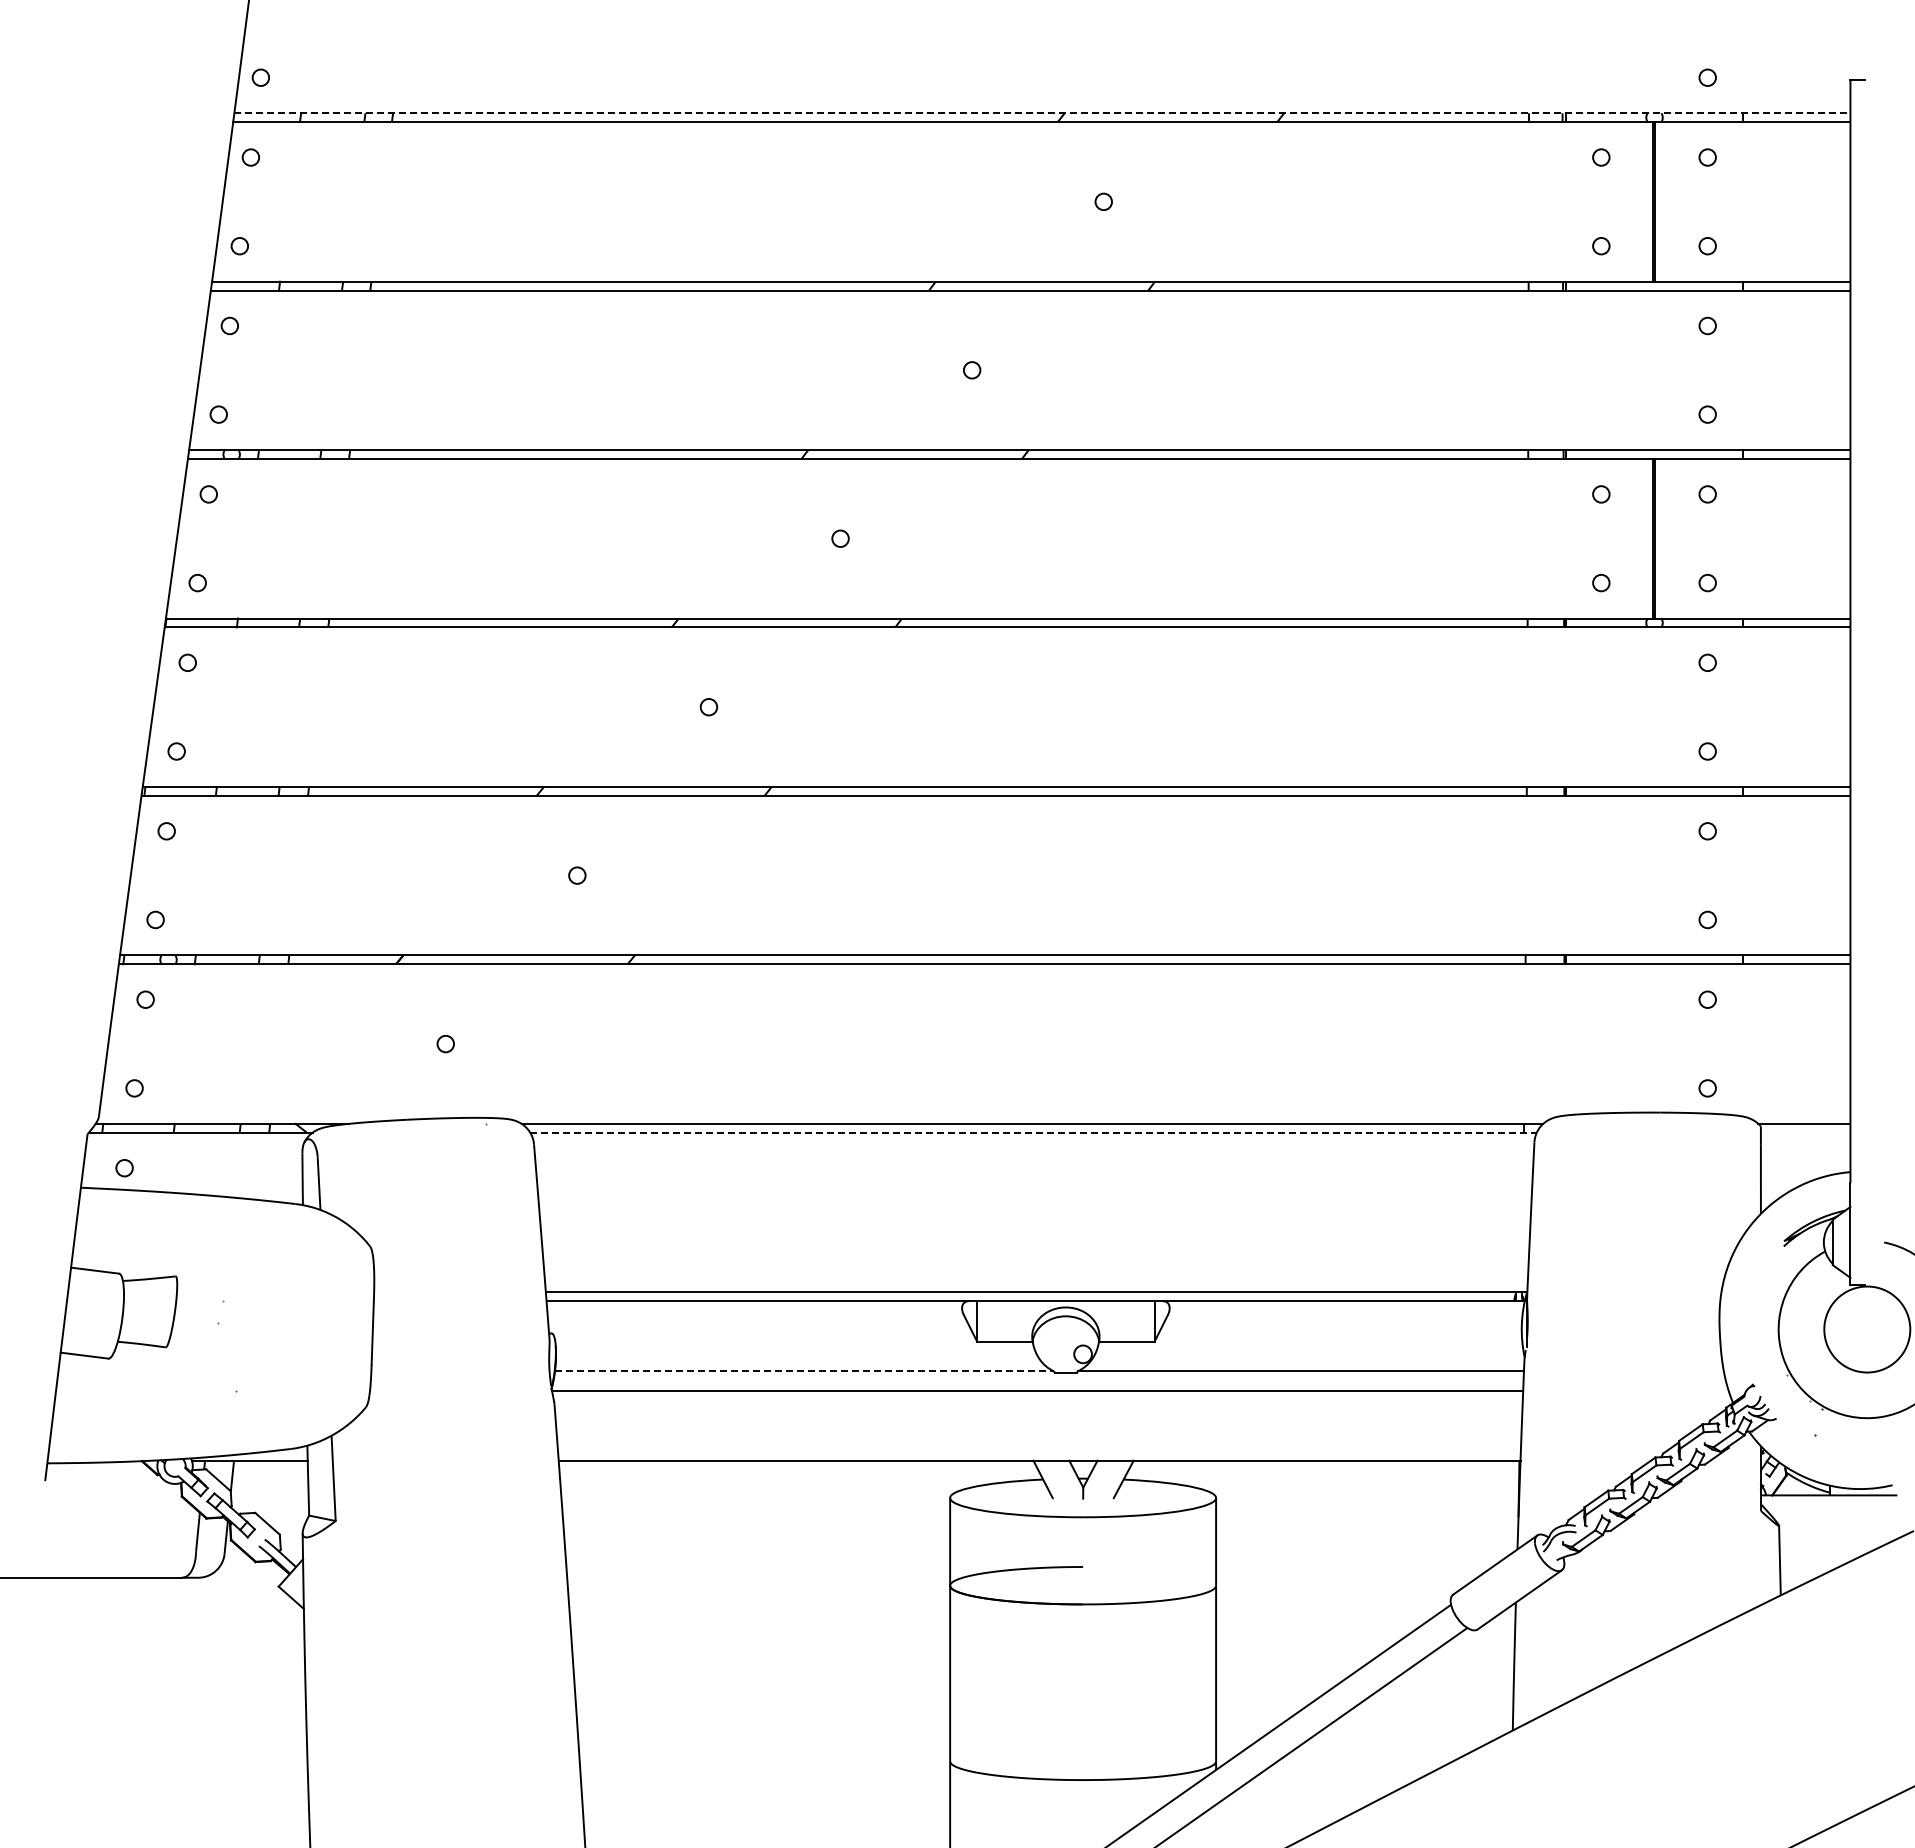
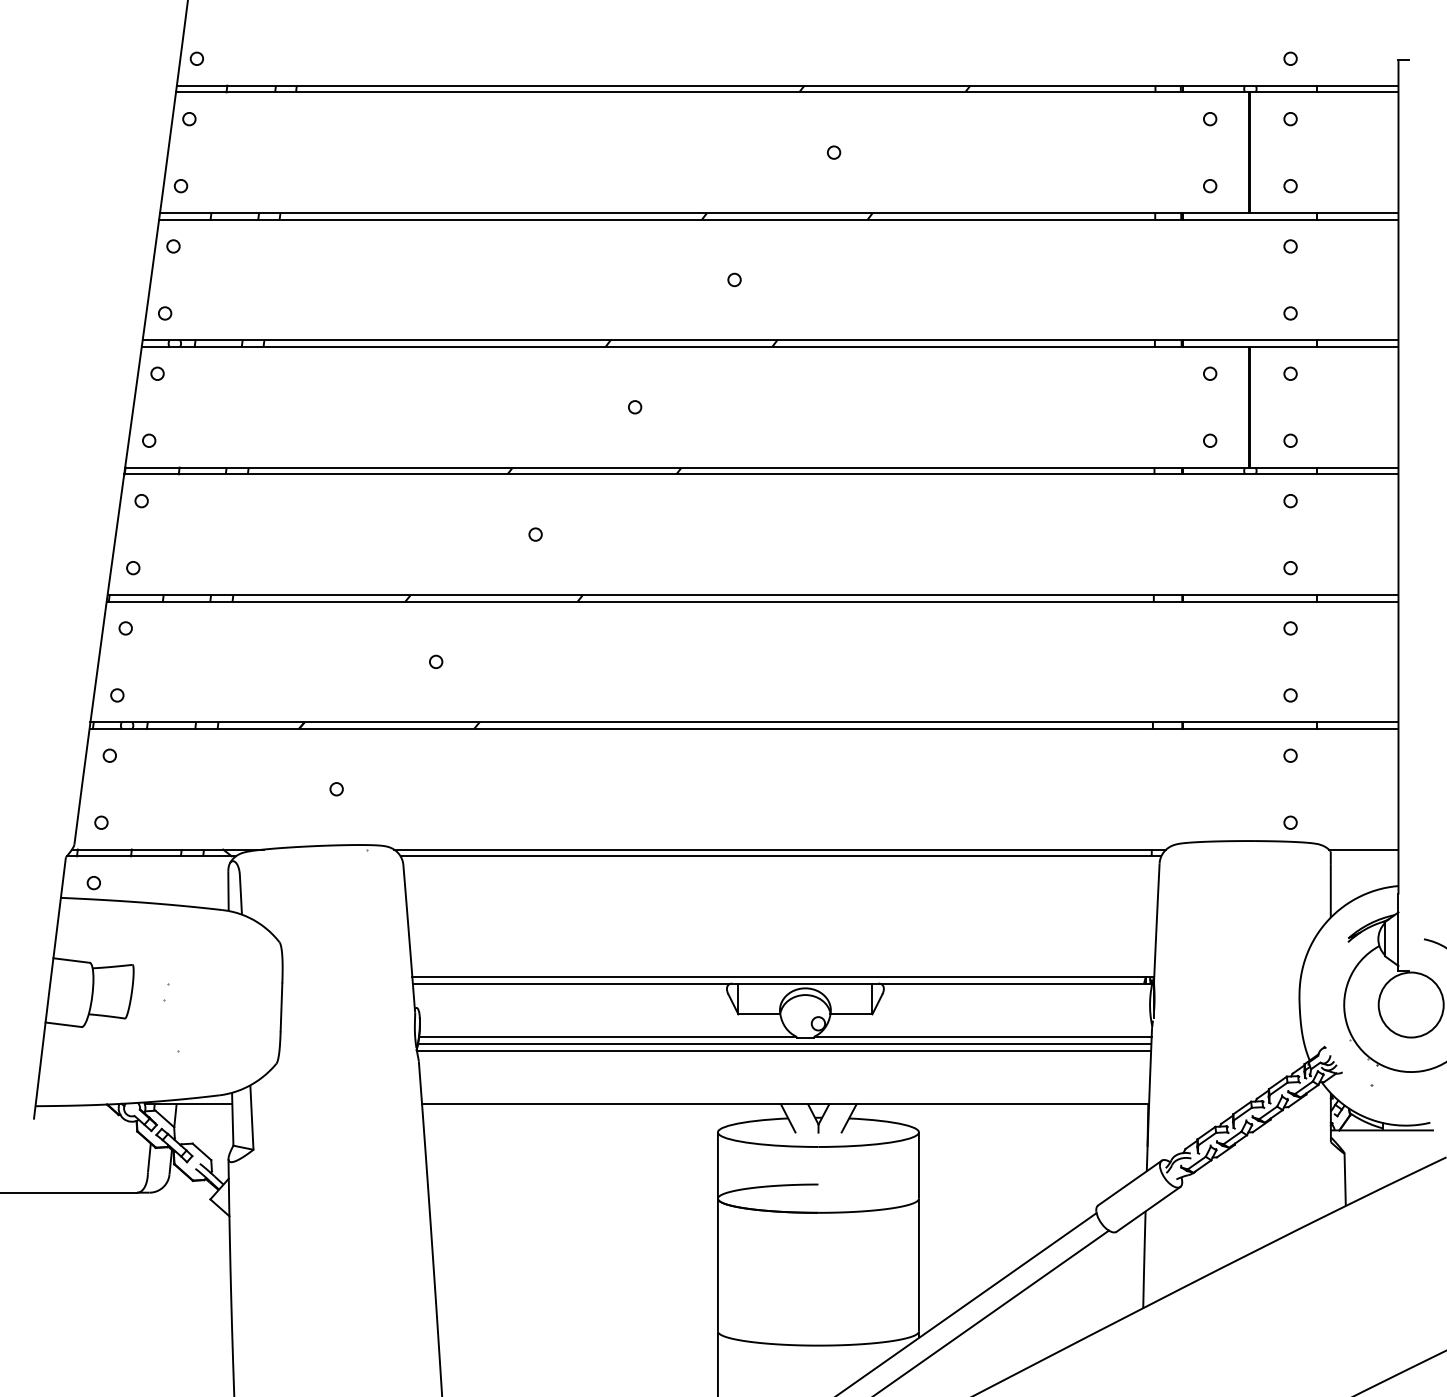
line: (1042, 113) -> (787, 85), dashed -> solid
line: (1034, 1132) -> (781, 856), dashed -> solid
line: (804, 1371) -> (607, 1036), dashed -> solid
line: (1038, 1380) -> (784, 1043), added

